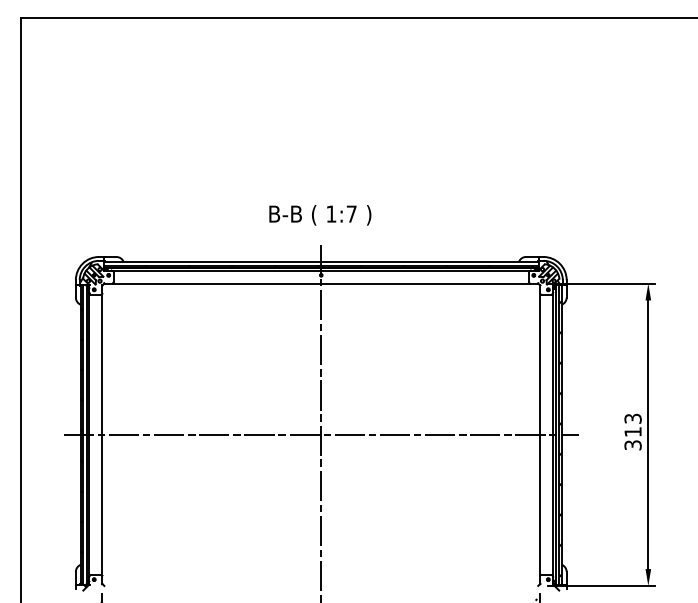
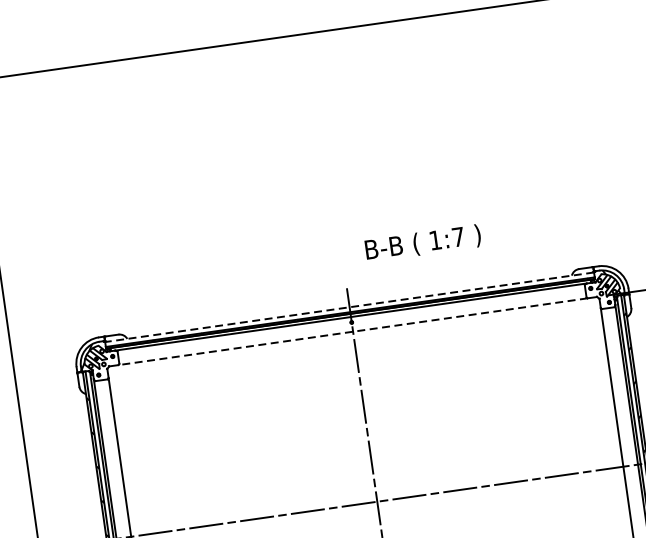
text: (320, 215) -> (423, 243), moved
line: (320, 261) -> (348, 307), solid -> dashed
line: (321, 283) -> (353, 331), solid -> dashed

